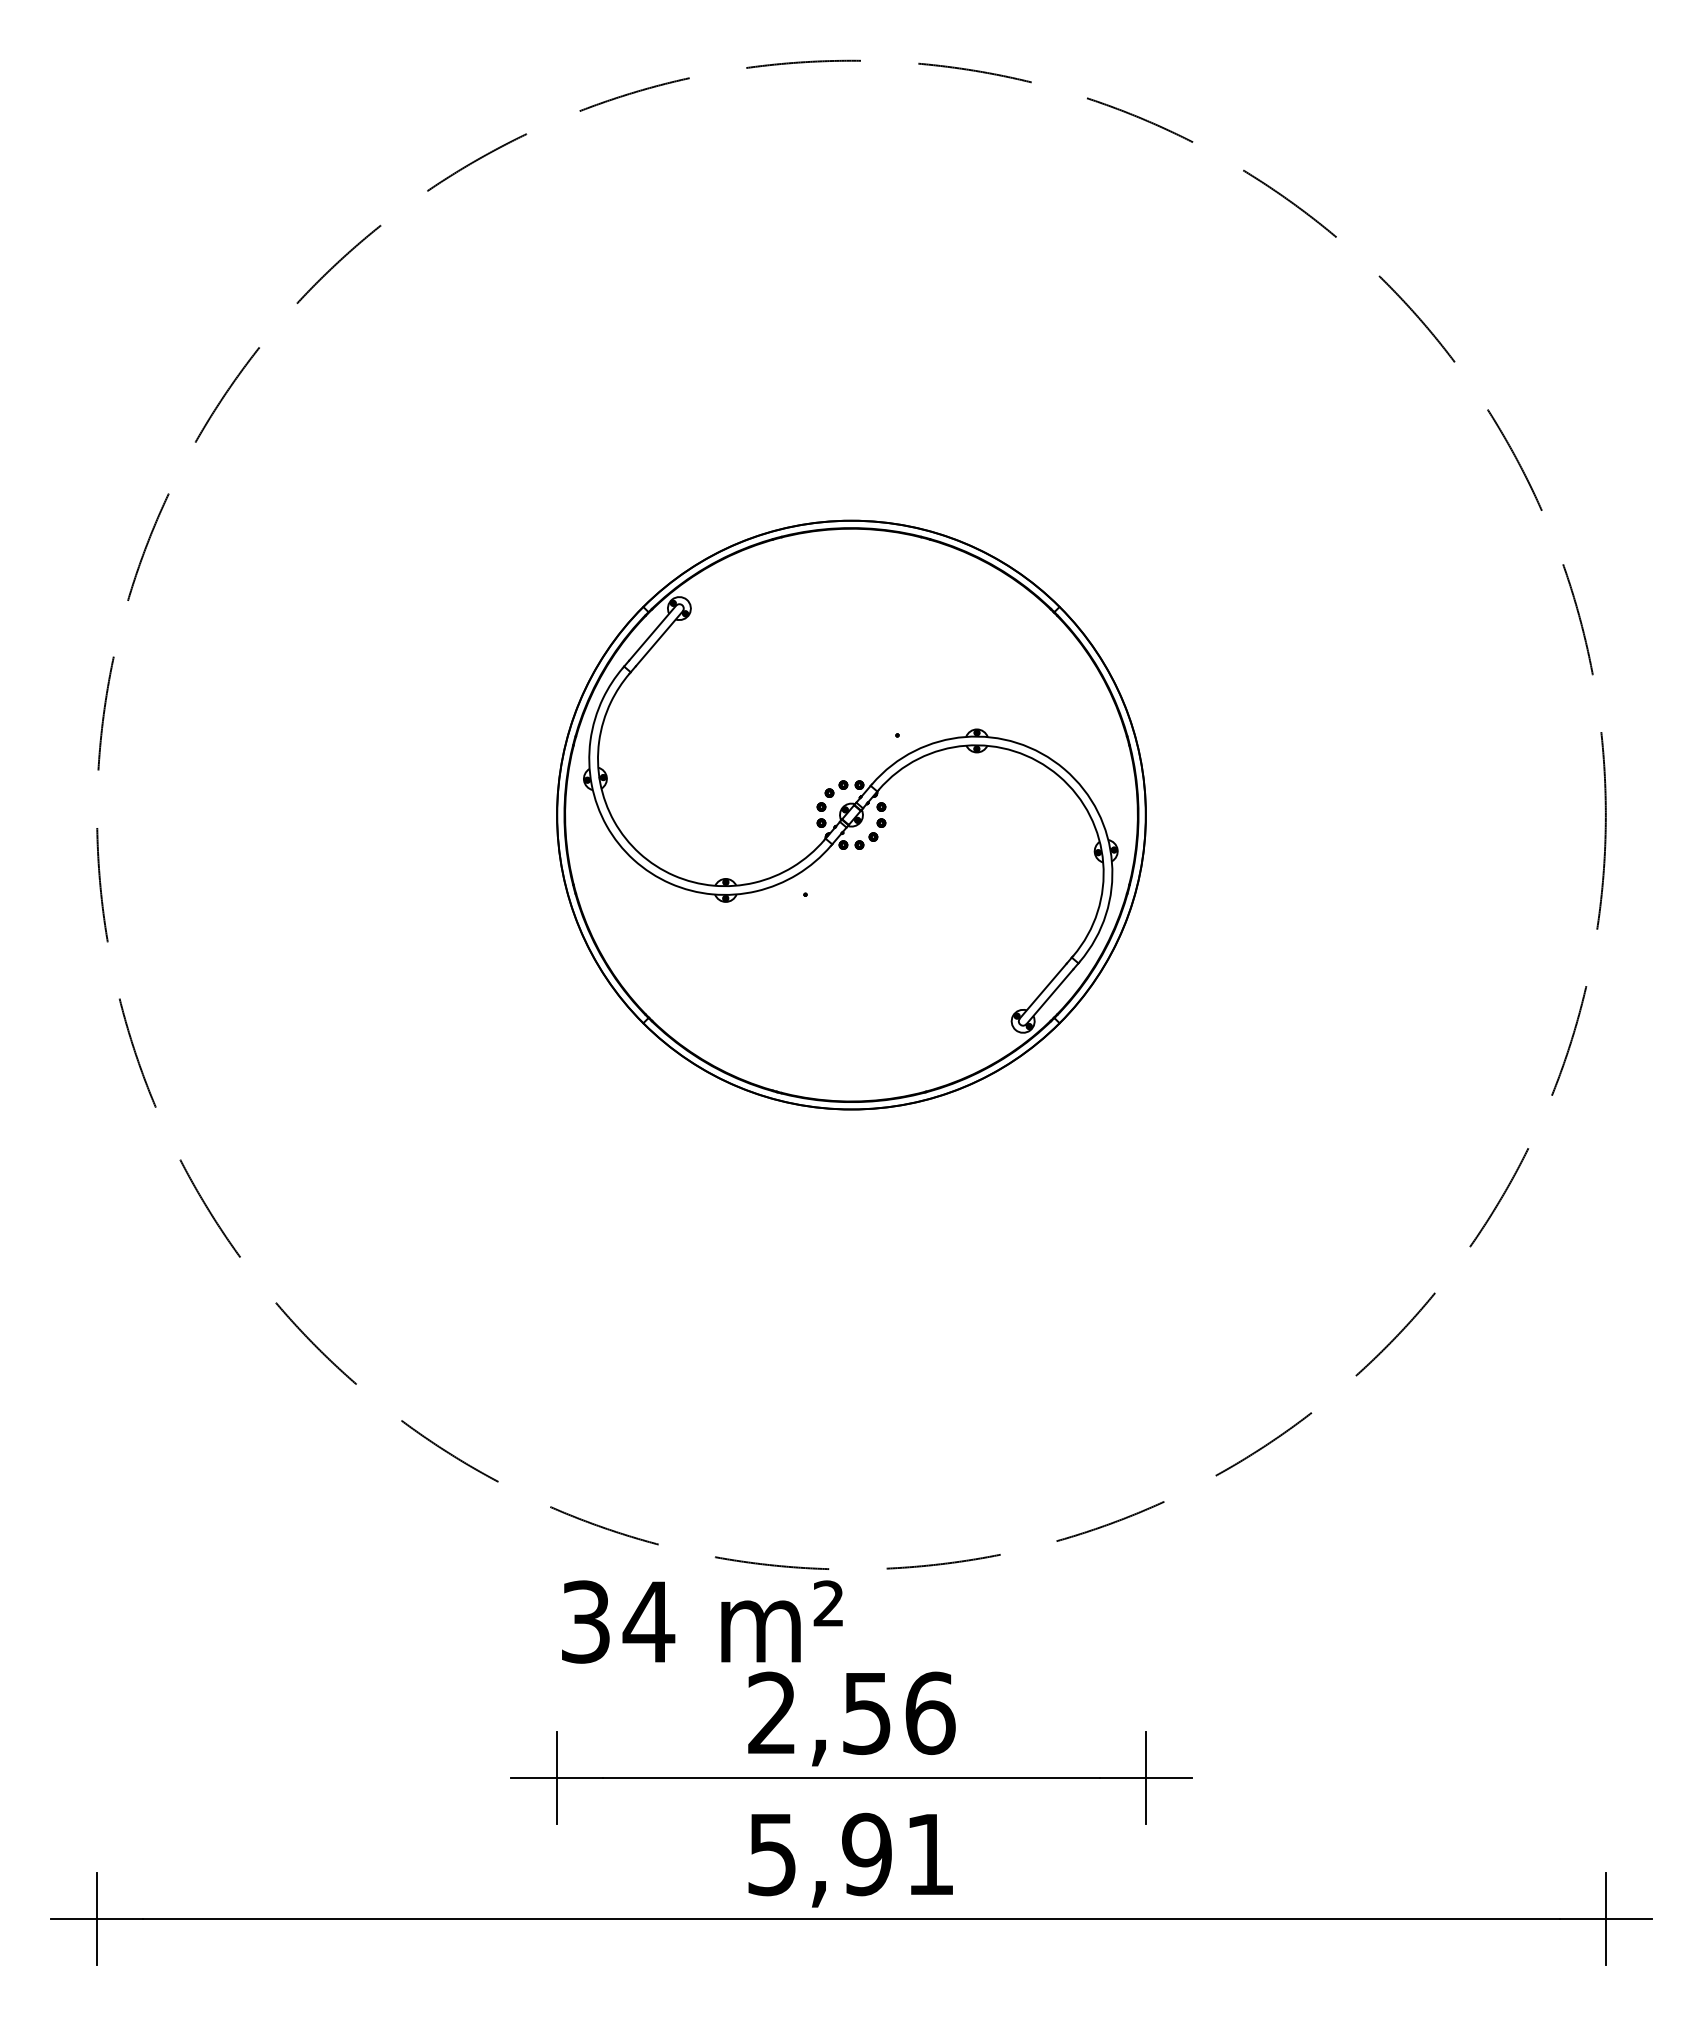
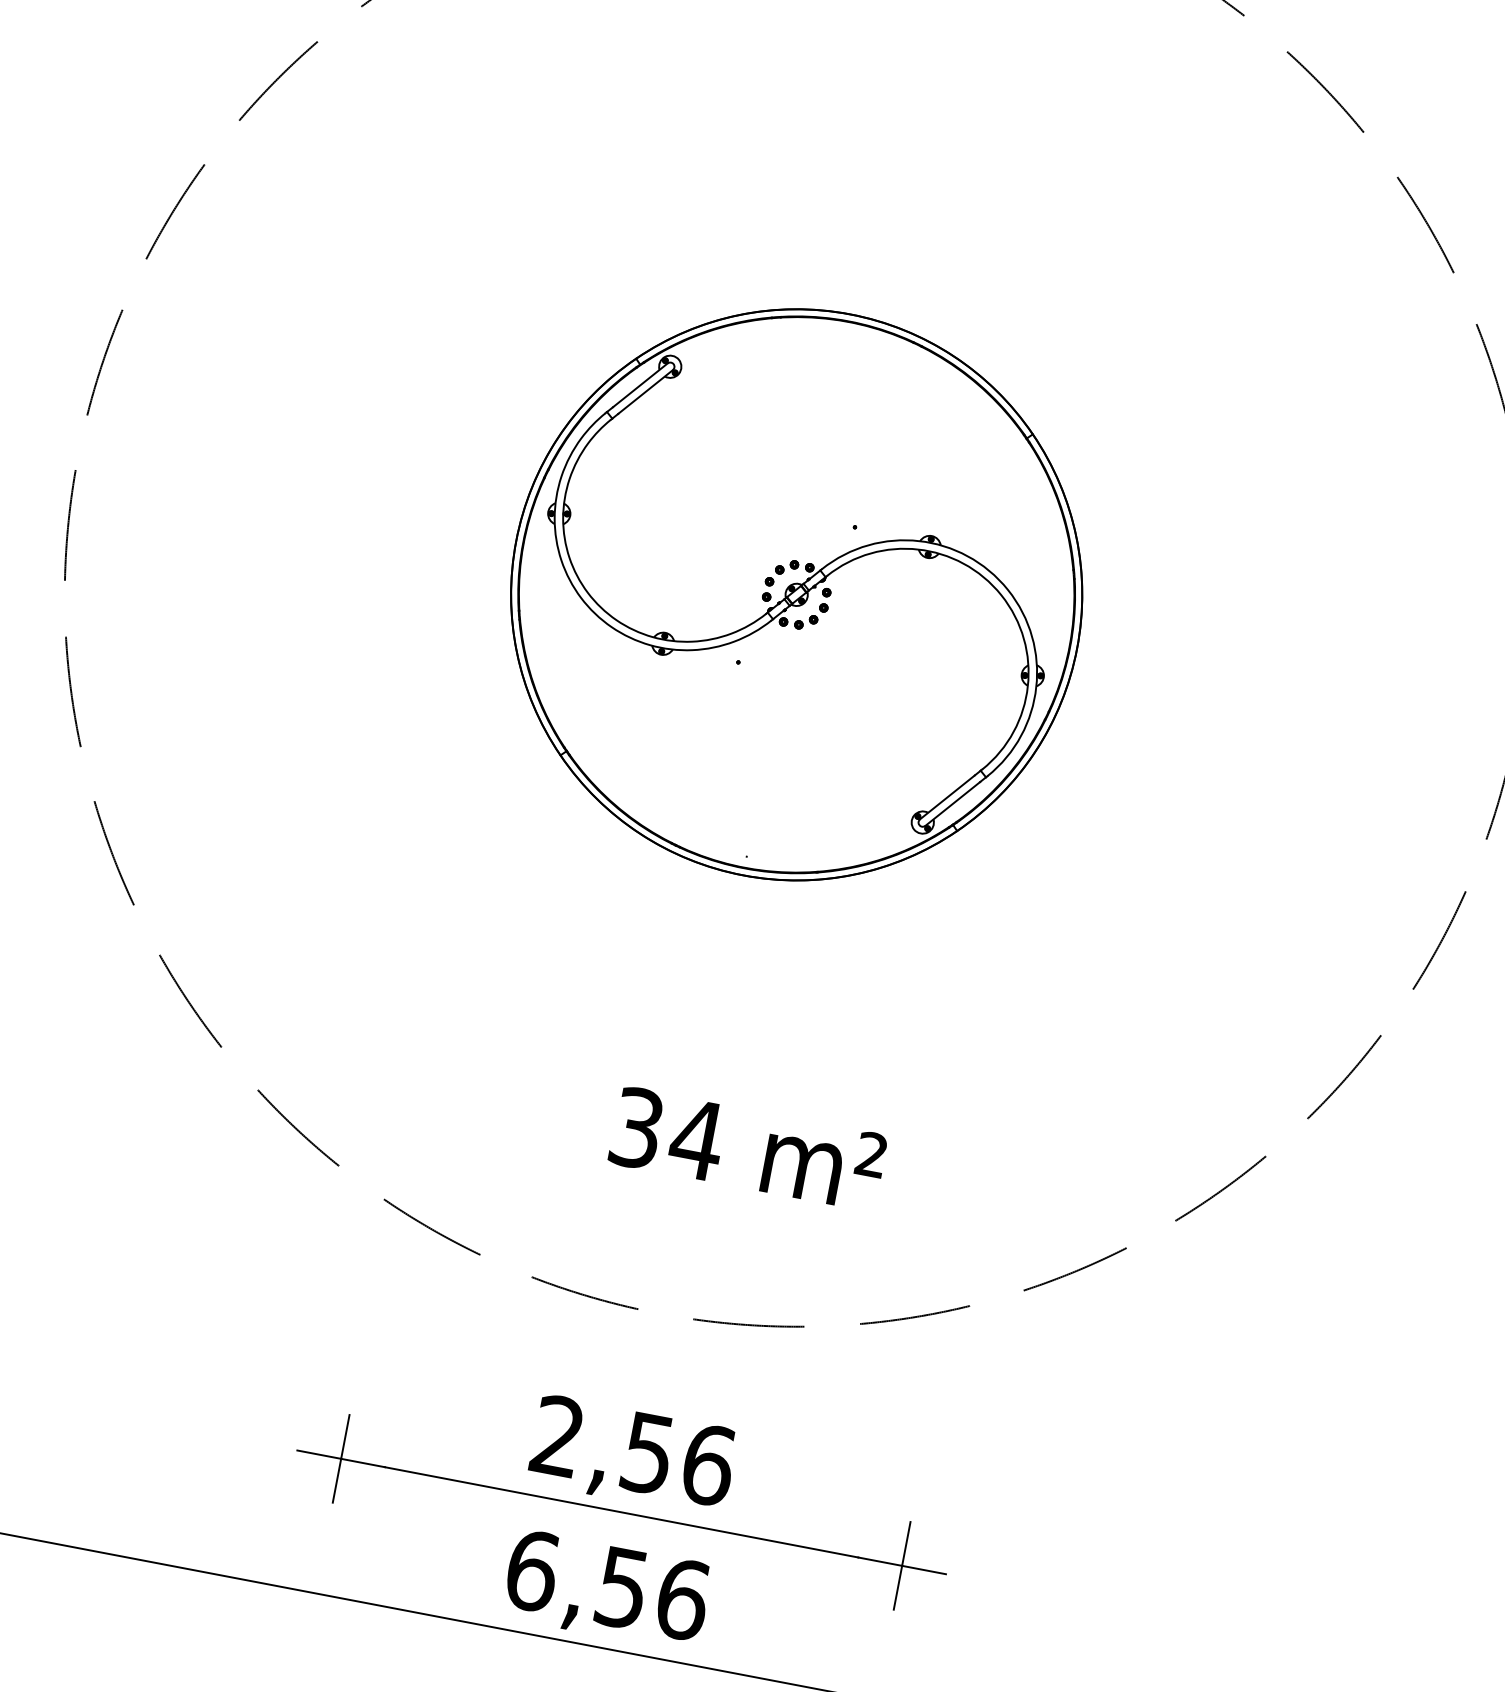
text: (702, 1621) -> (748, 1148), moved
text: (851, 1854) -> (607, 1585), 5,91 -> 6,56

